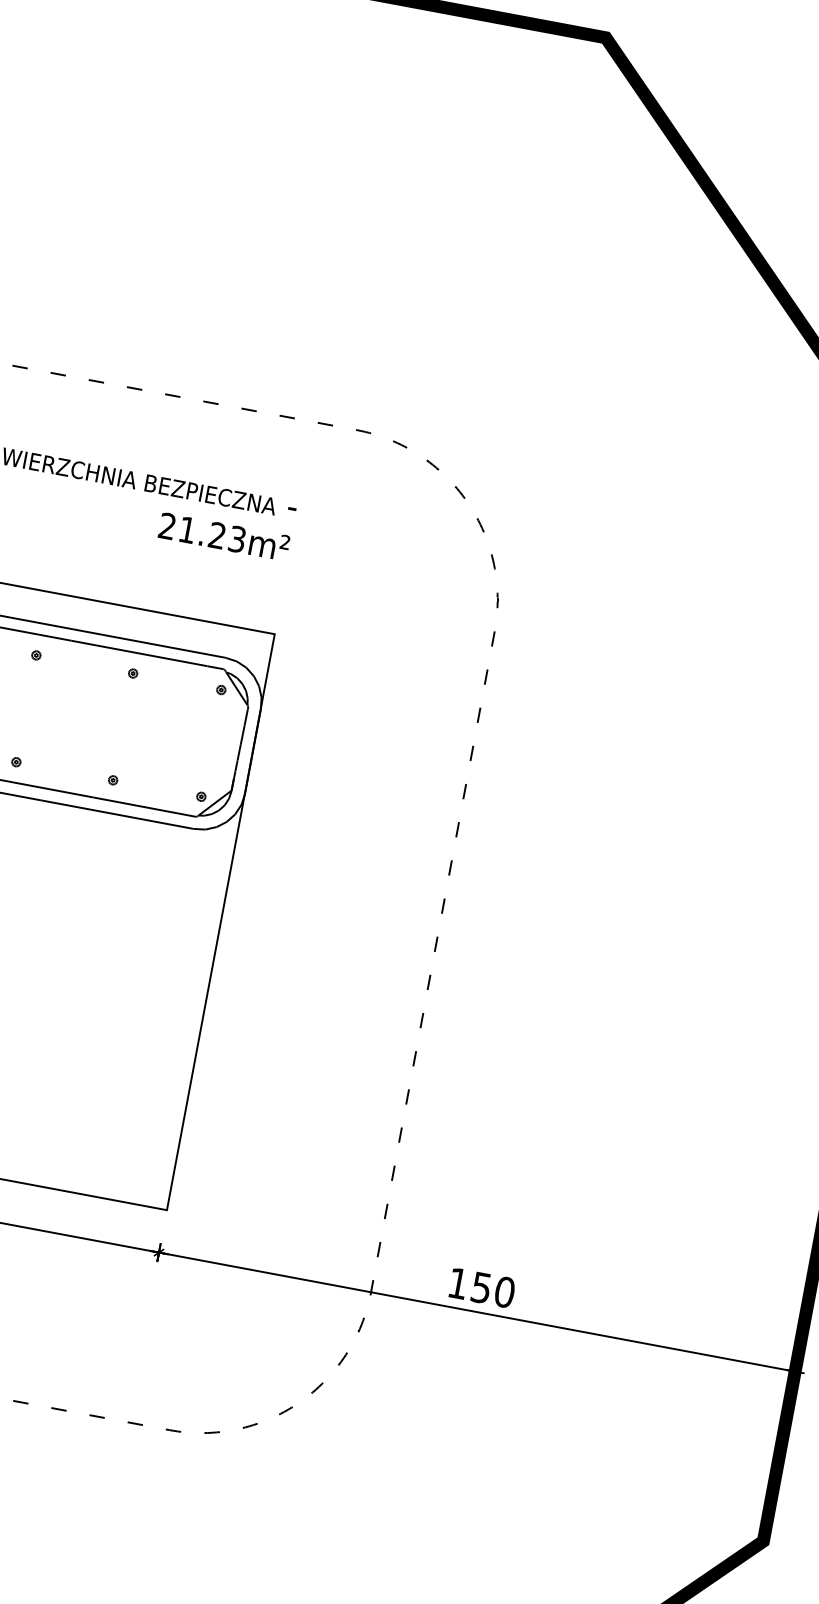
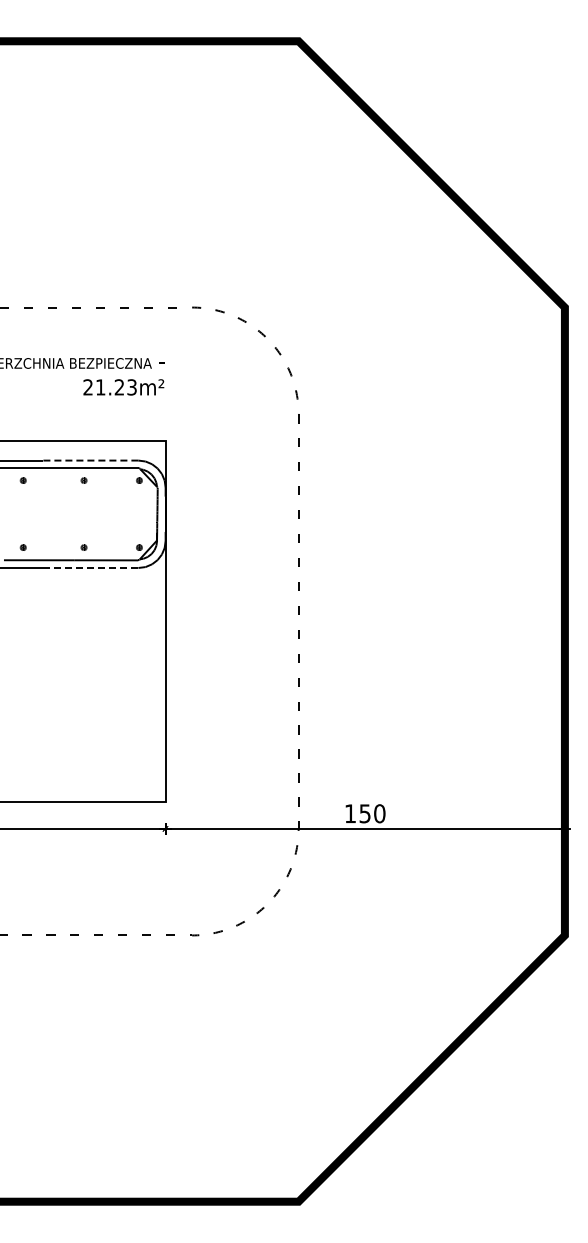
line: (149, 643) -> (90, 460), solid -> dashed
line: (117, 815) -> (90, 568), solid -> dashed

